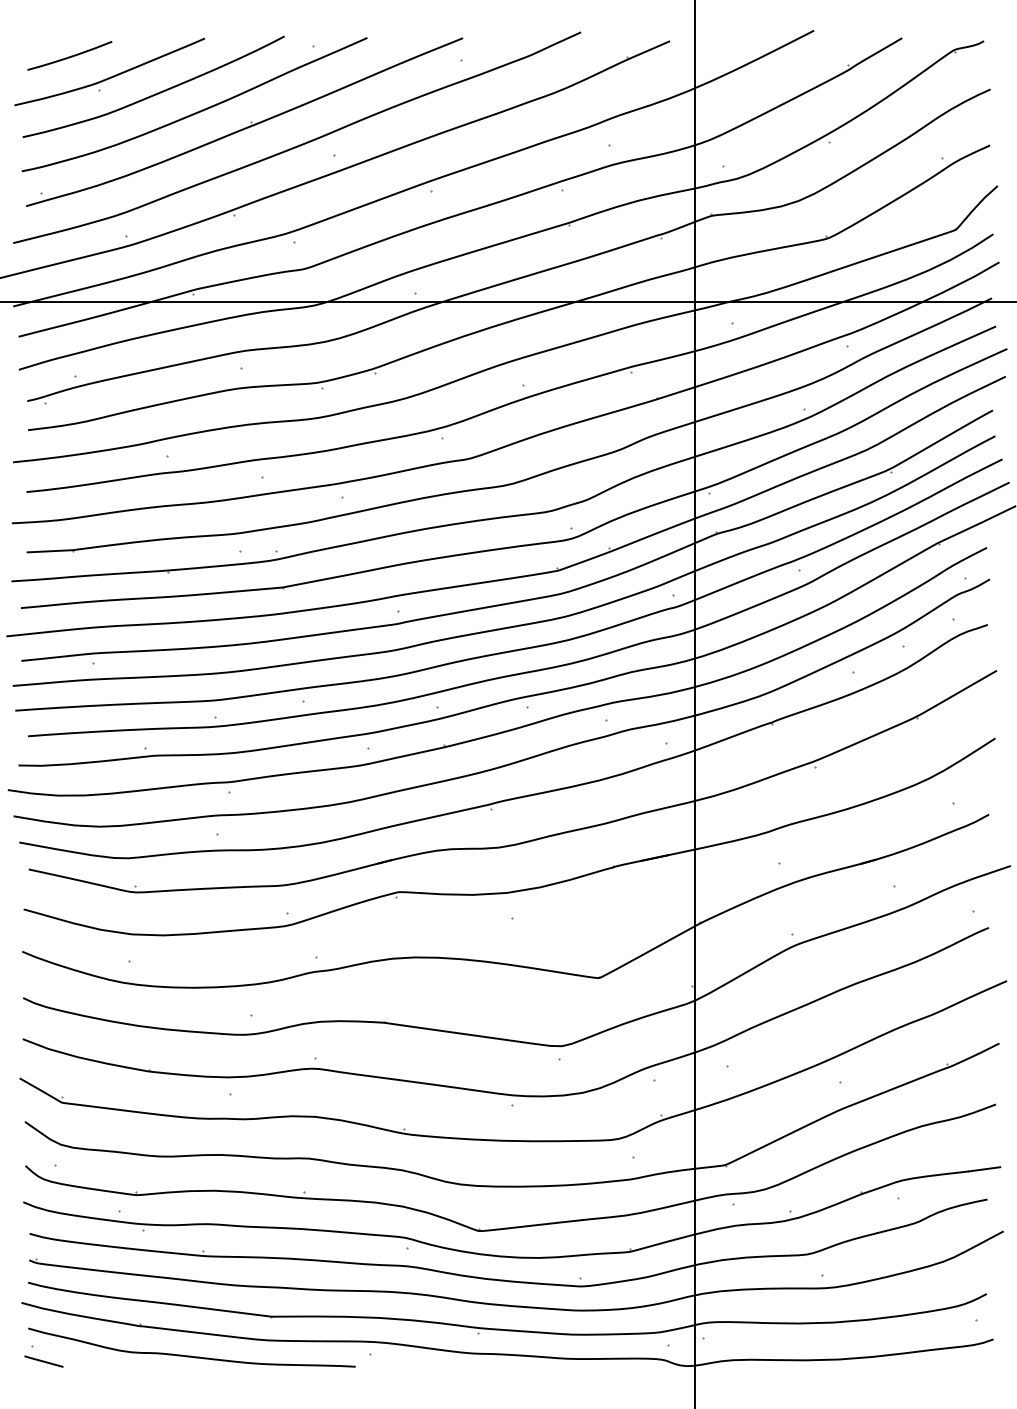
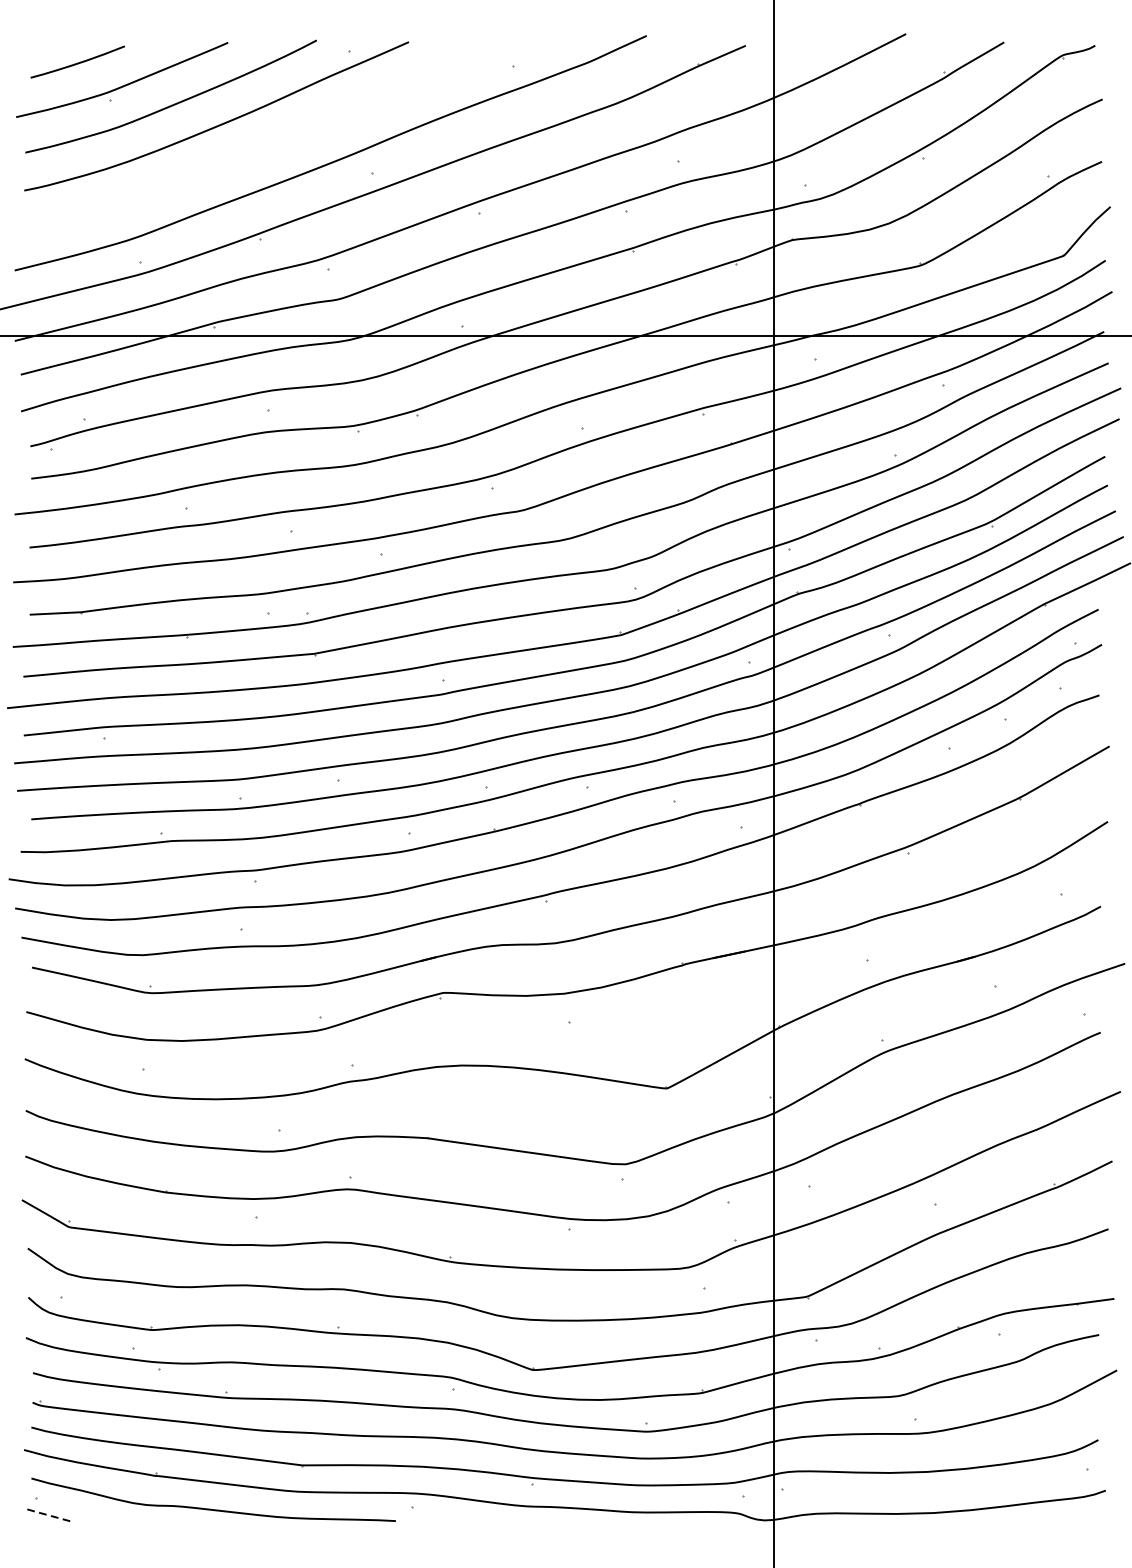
part: (244, 121) -> (272, 135), removed
line: (44, 1361) -> (49, 1515), solid -> dashed

